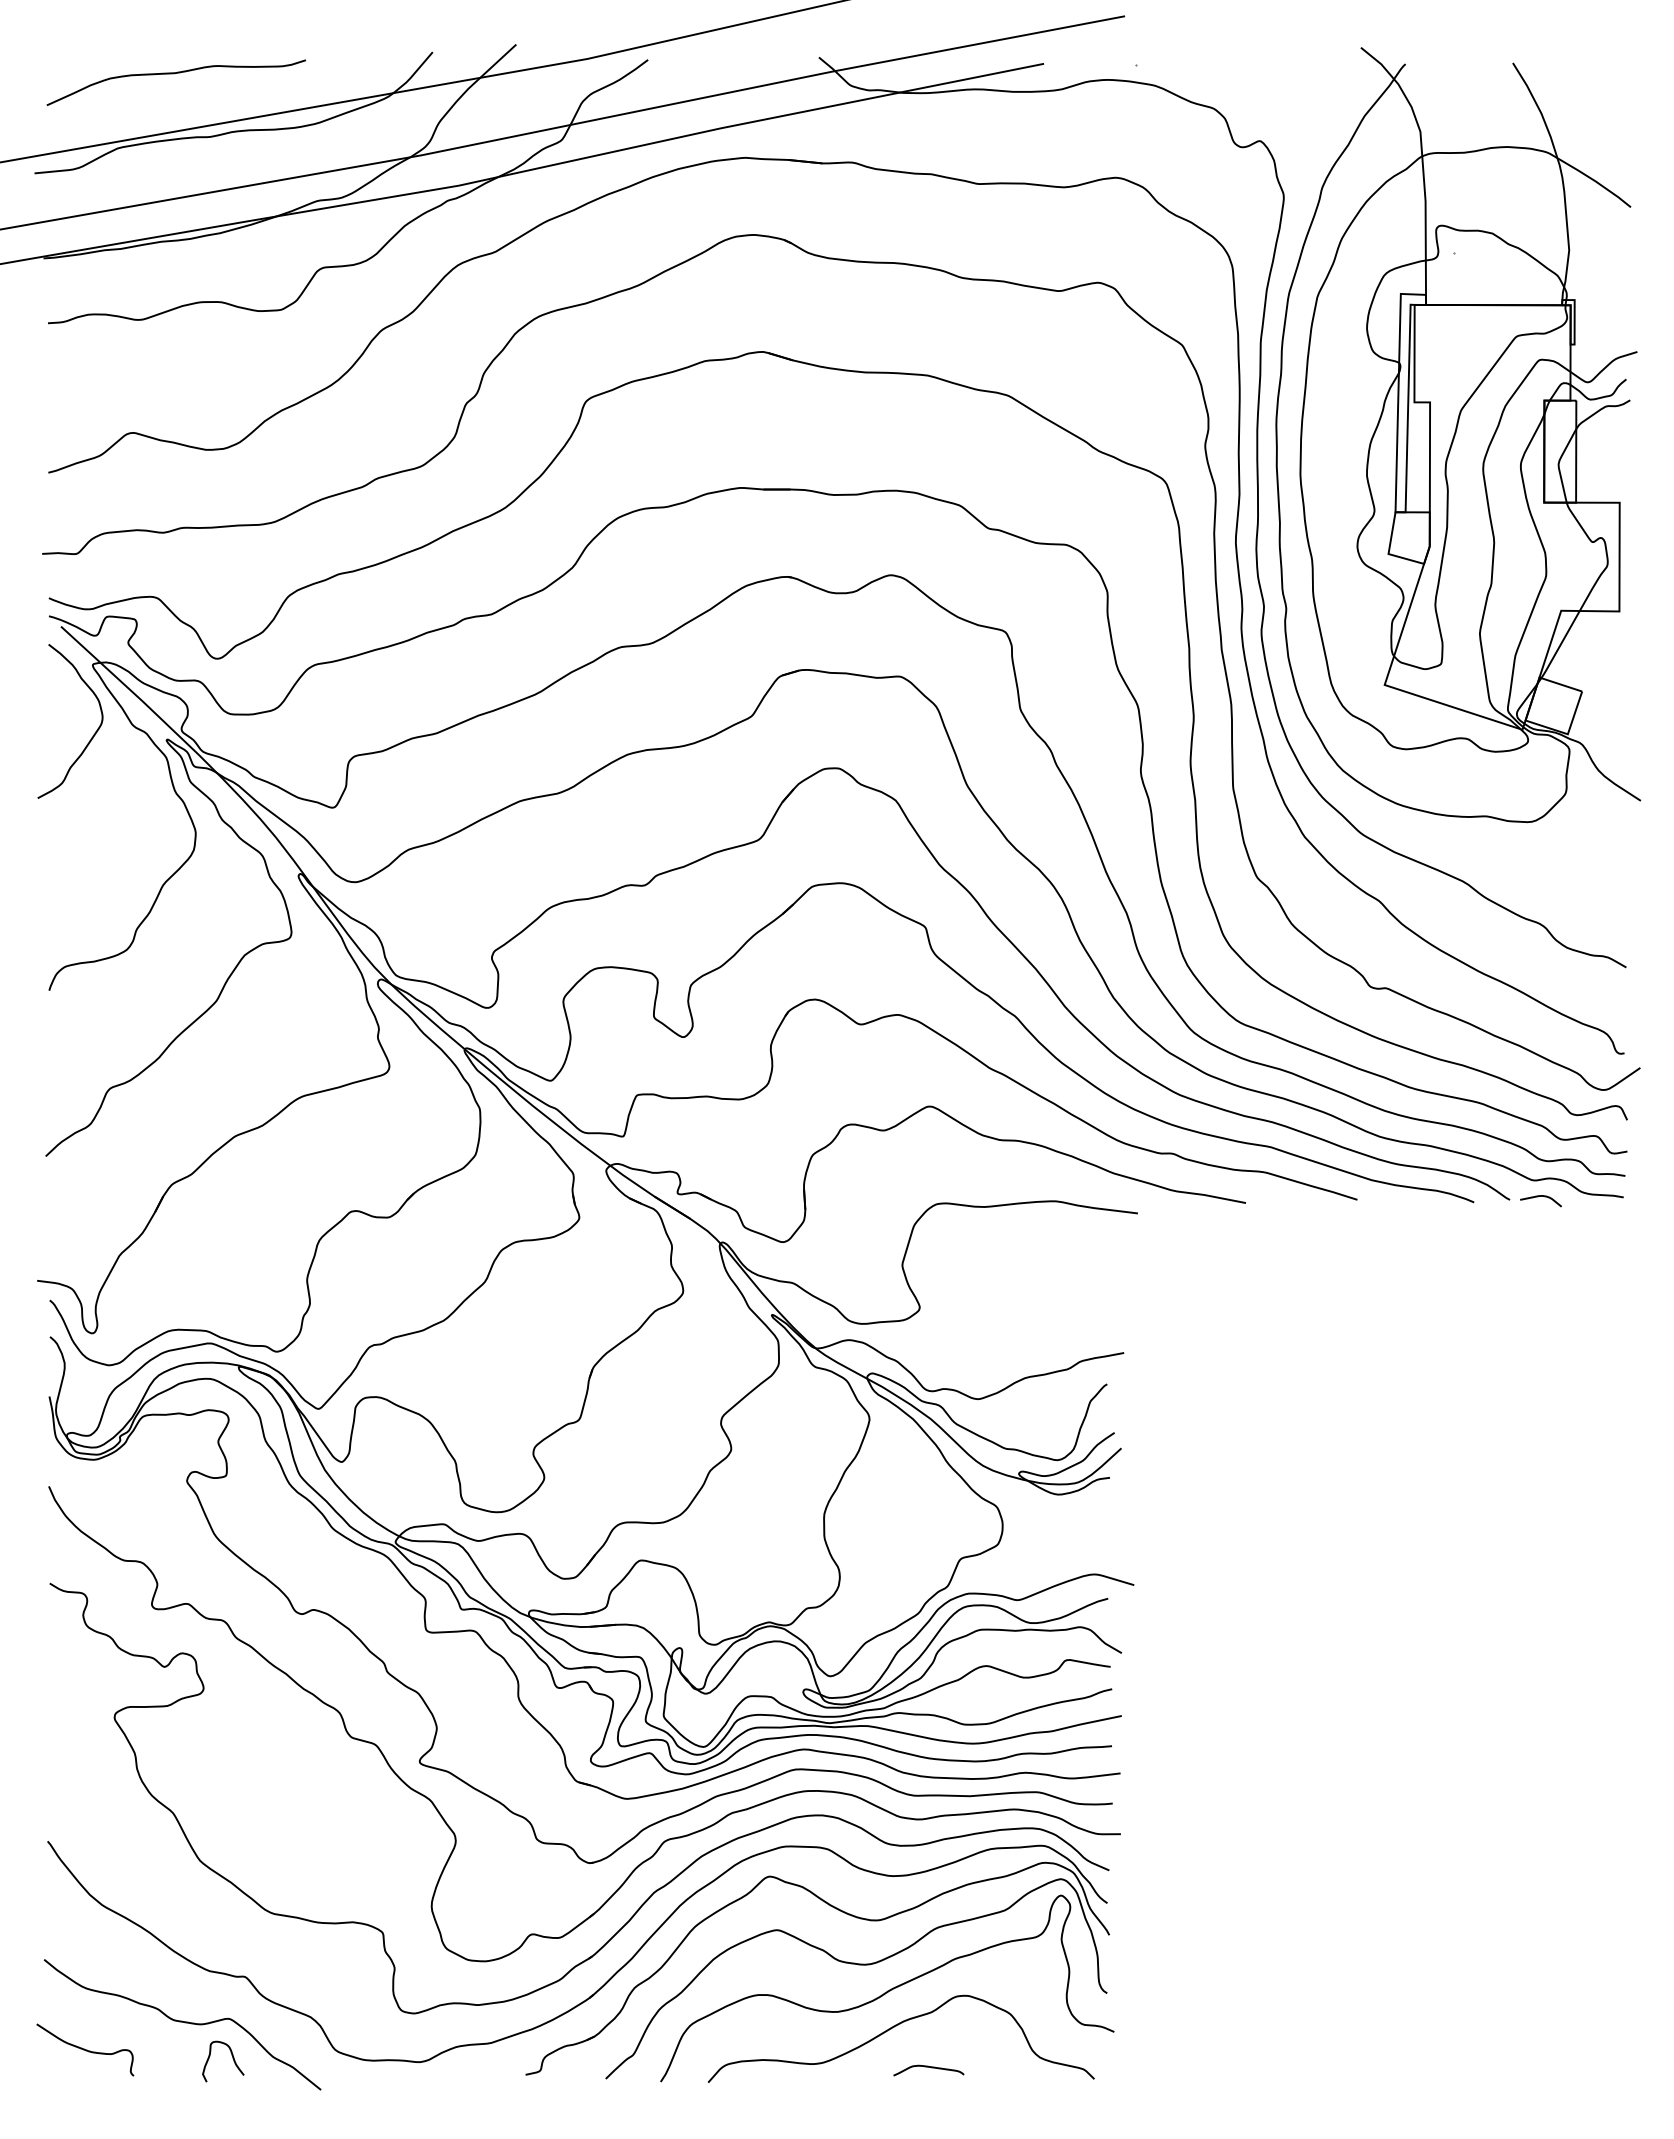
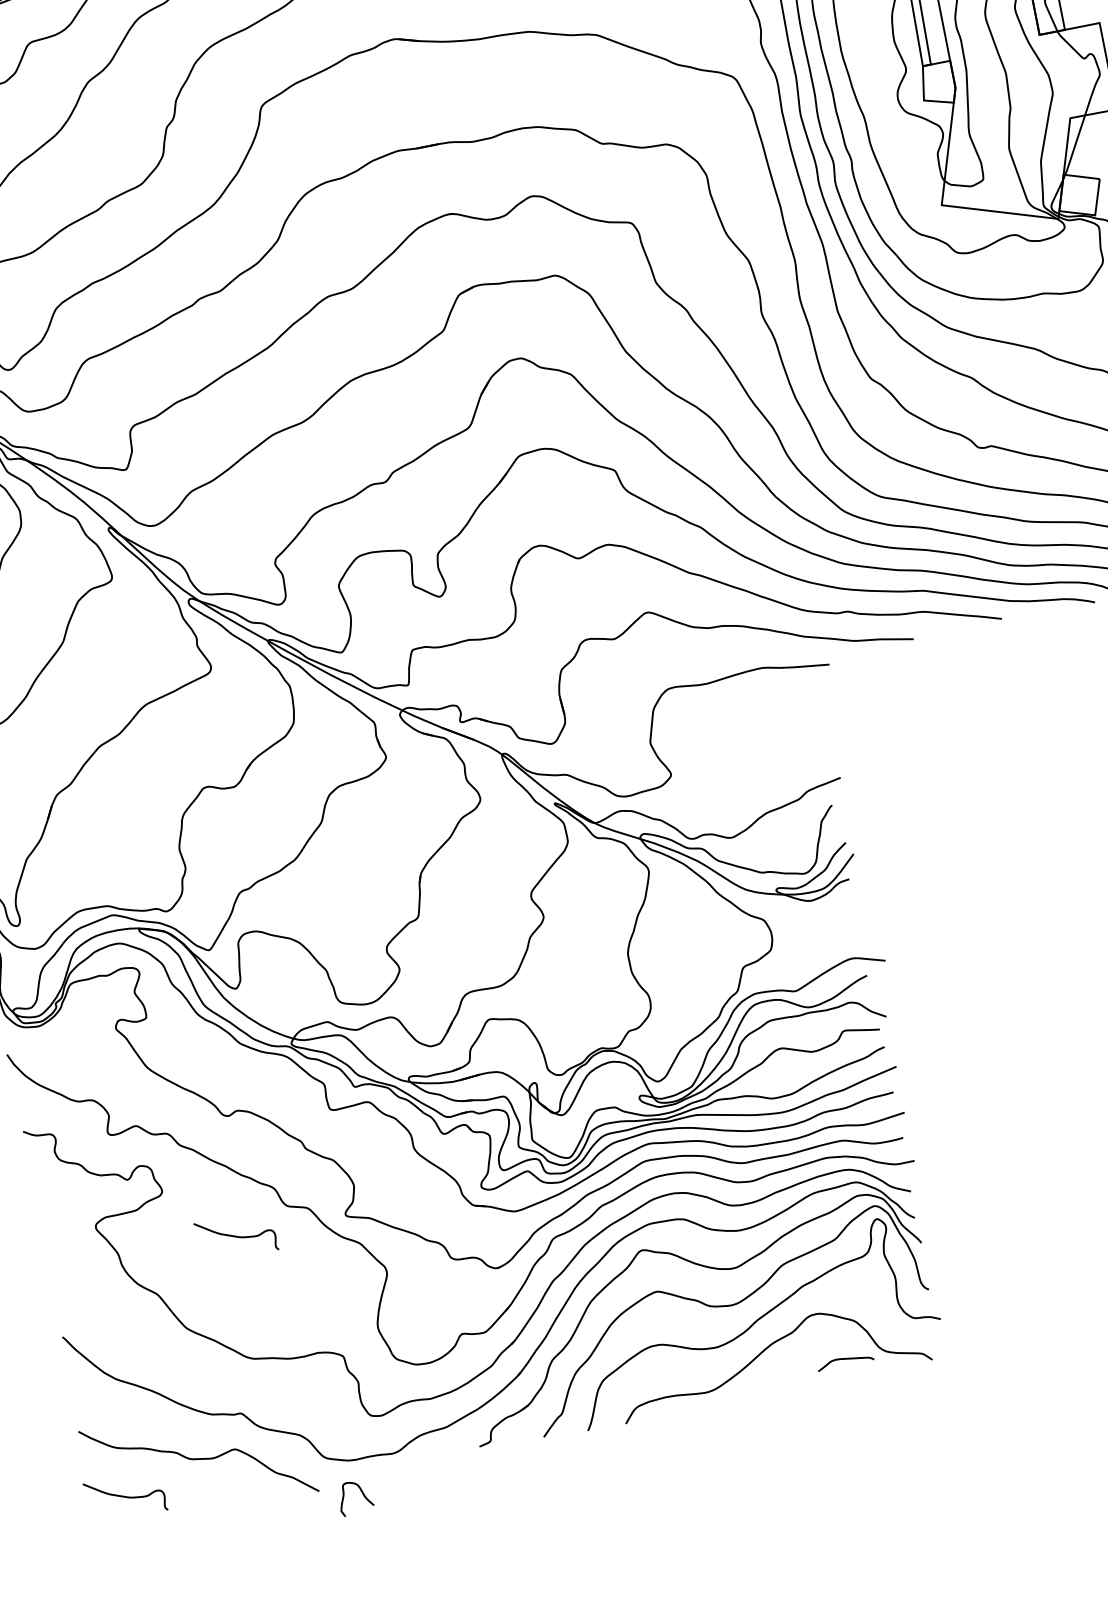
curve: (282, 1761) -> (236, 1236), added
curve: (232, 2058) -> (362, 1493), moved
curve: (928, 2067) -> (844, 1359), moved

